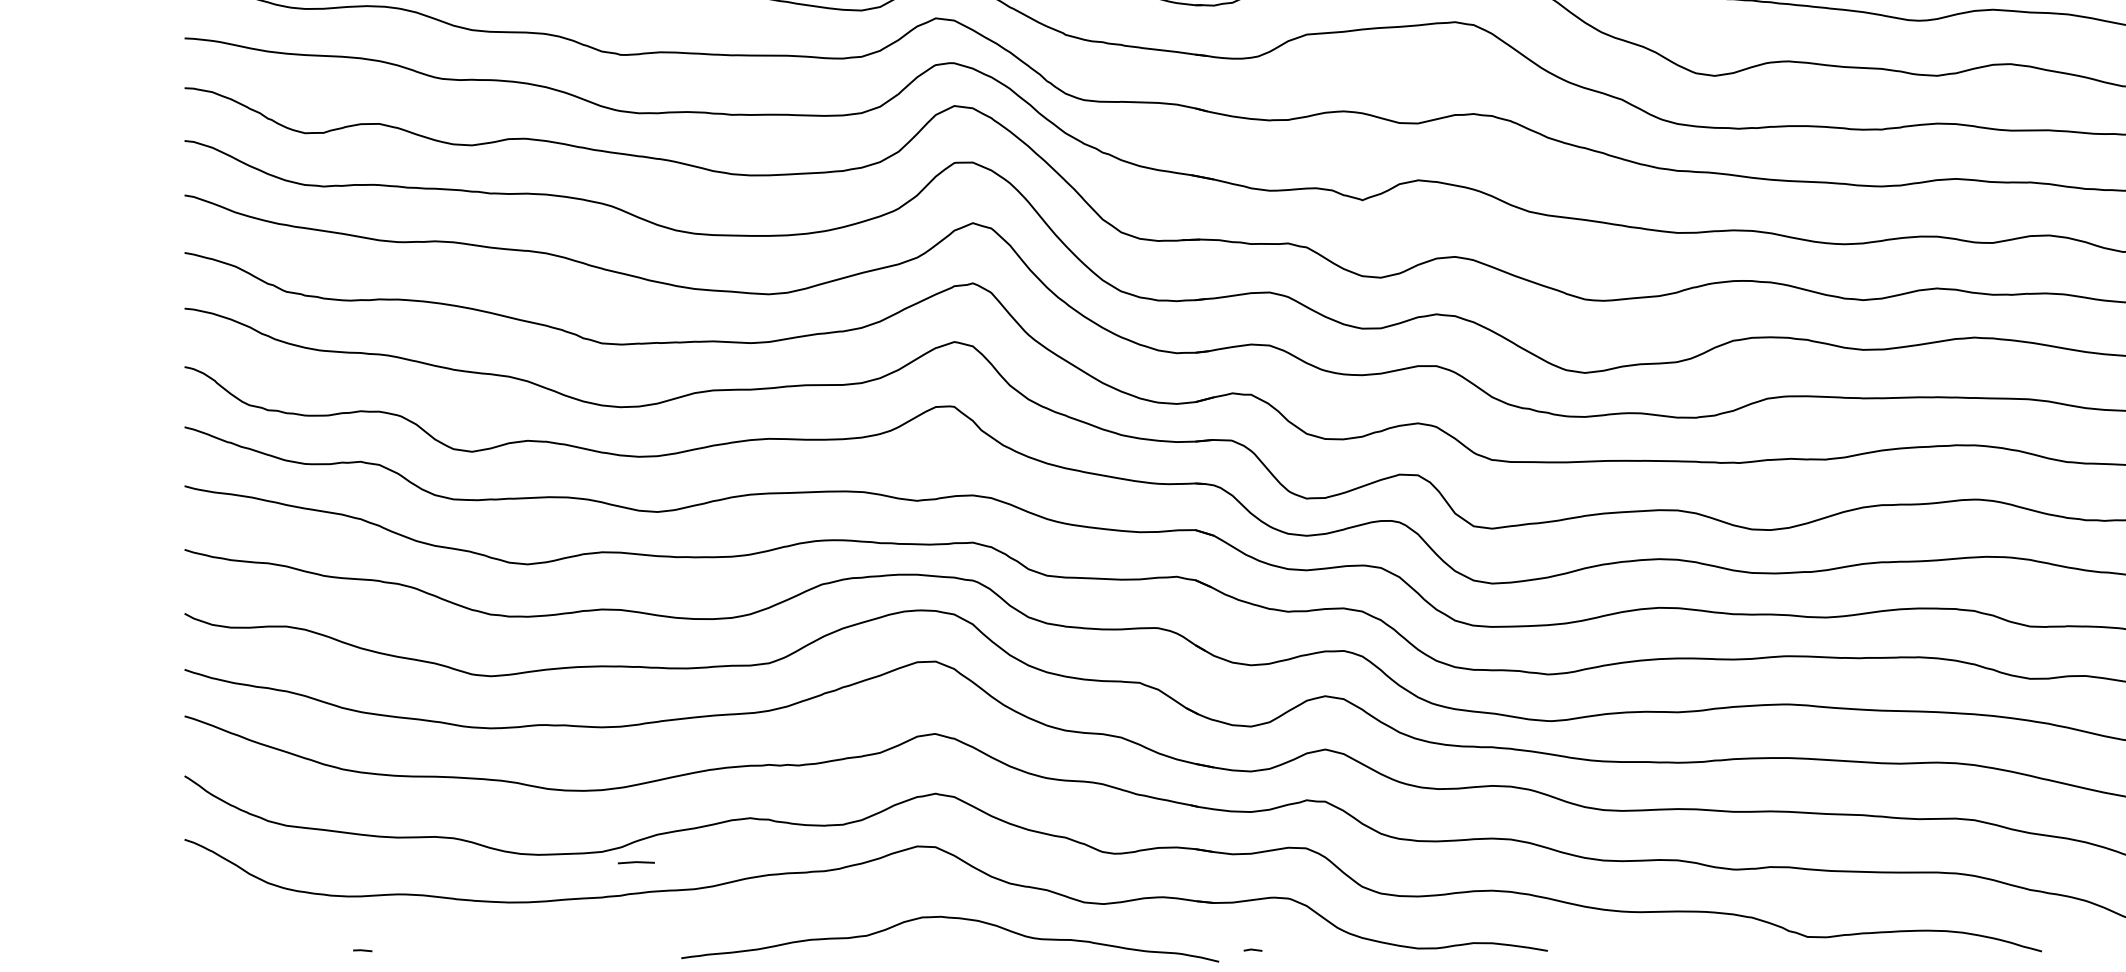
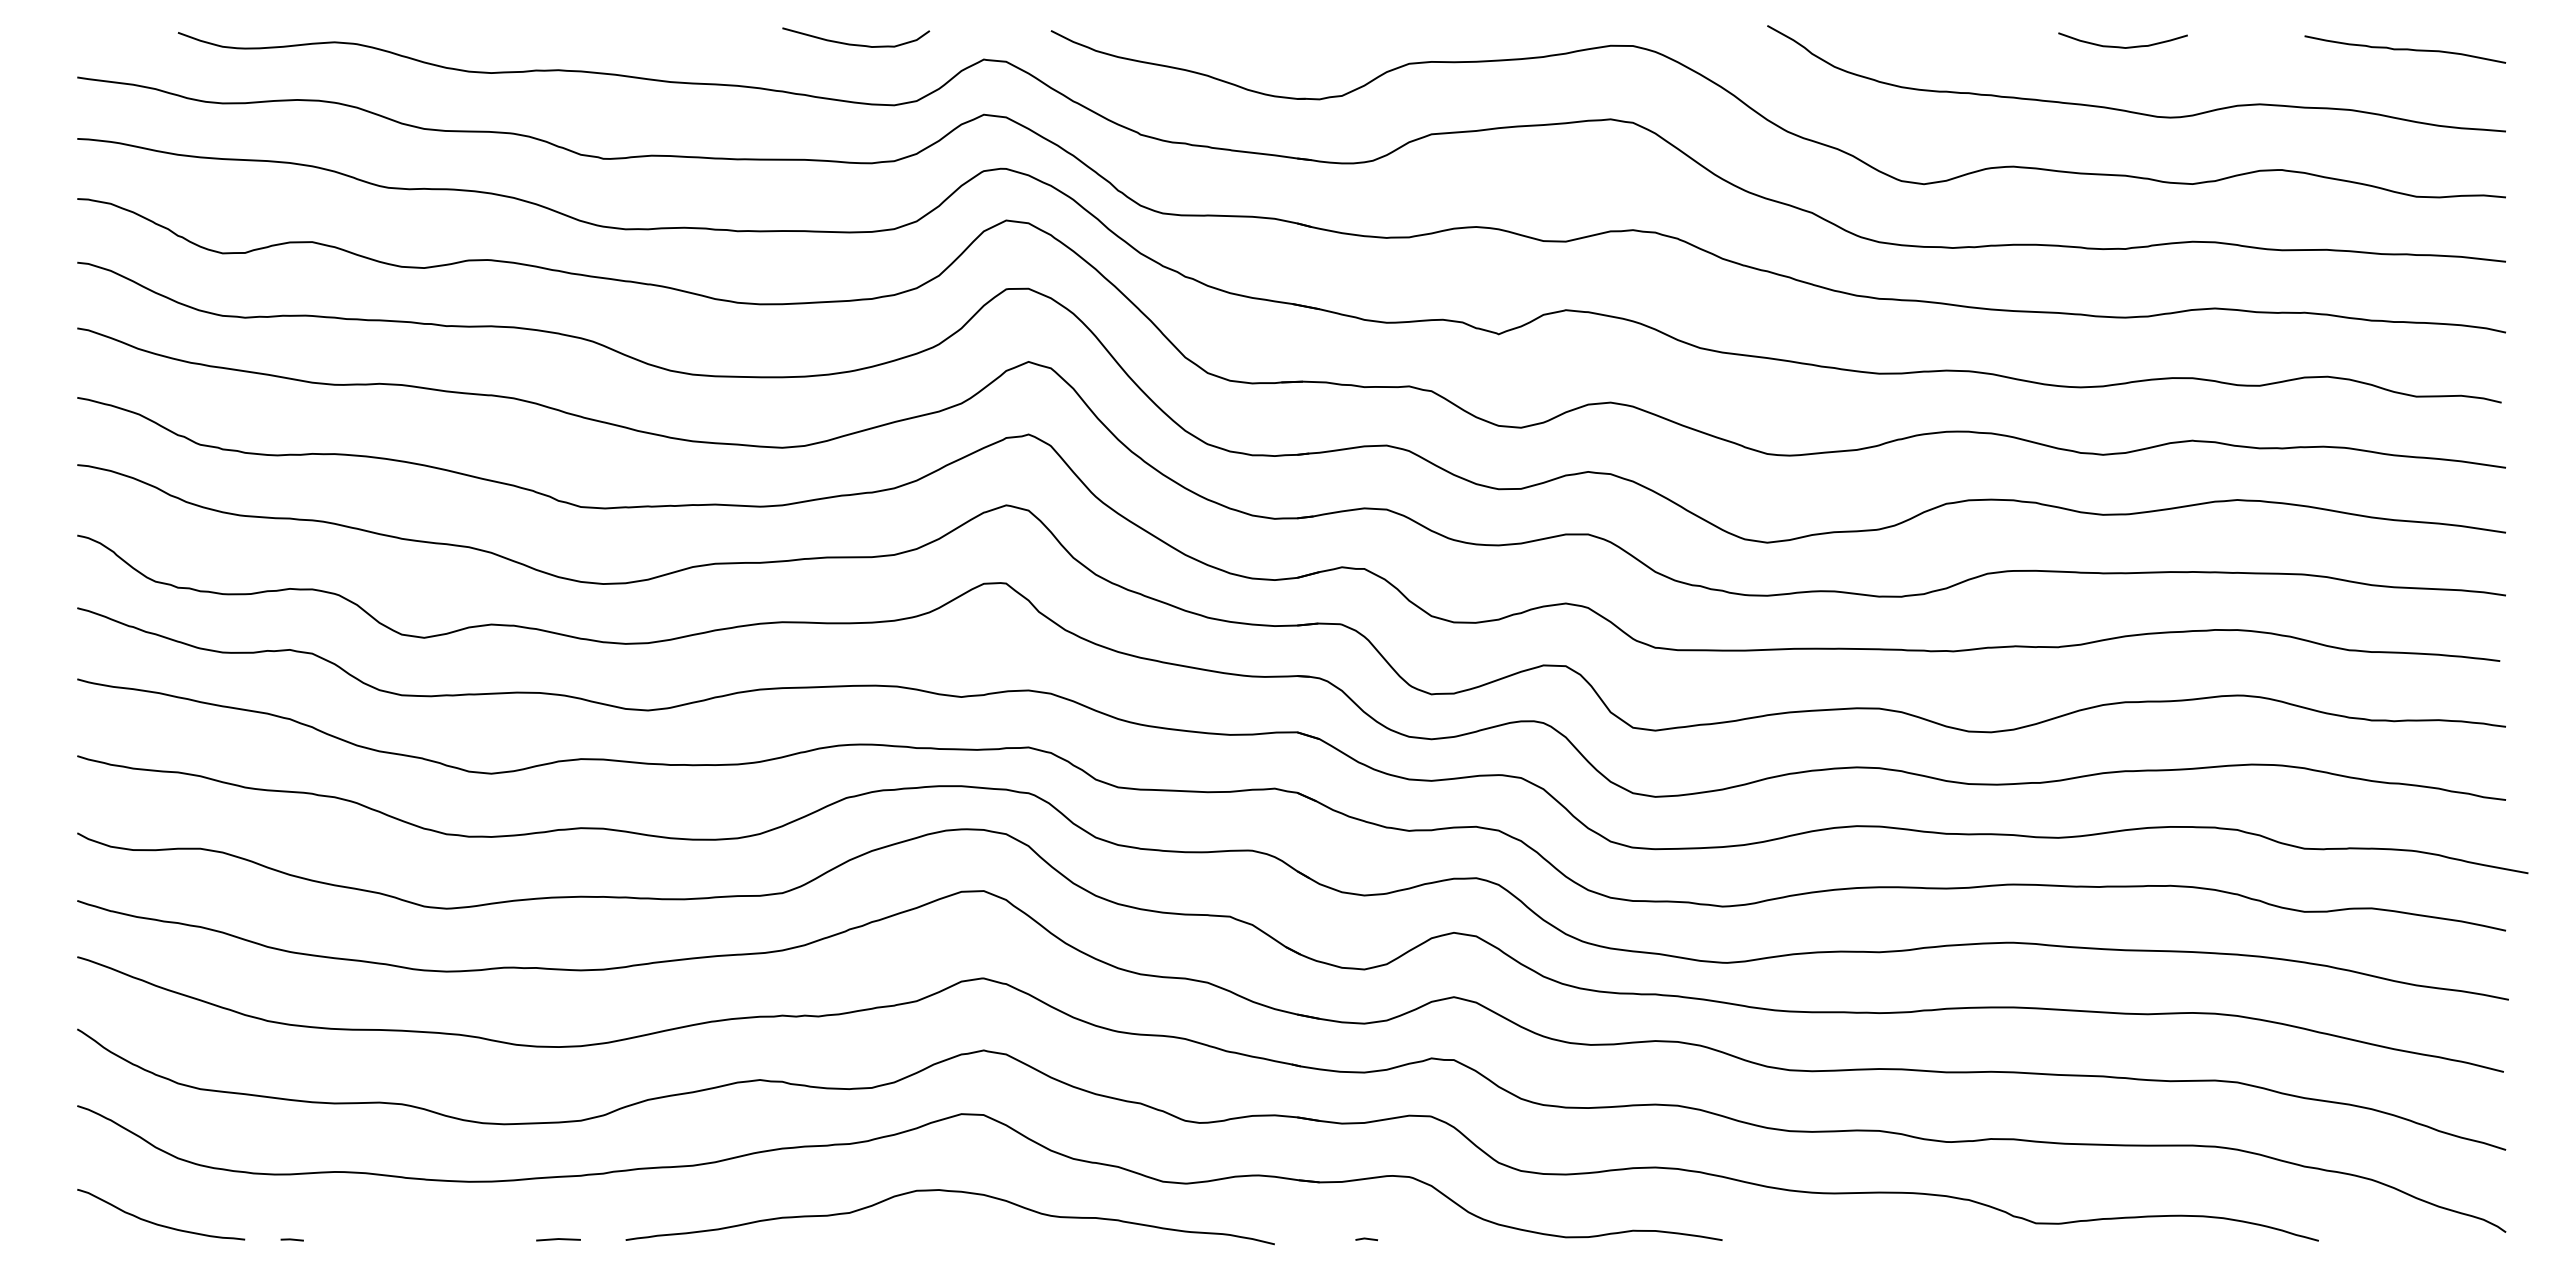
line: (636, 862) -> (558, 1239), moved
curve: (951, 918) -> (951, 1192), moved
curve: (251, 937) -> (157, 1223), added

